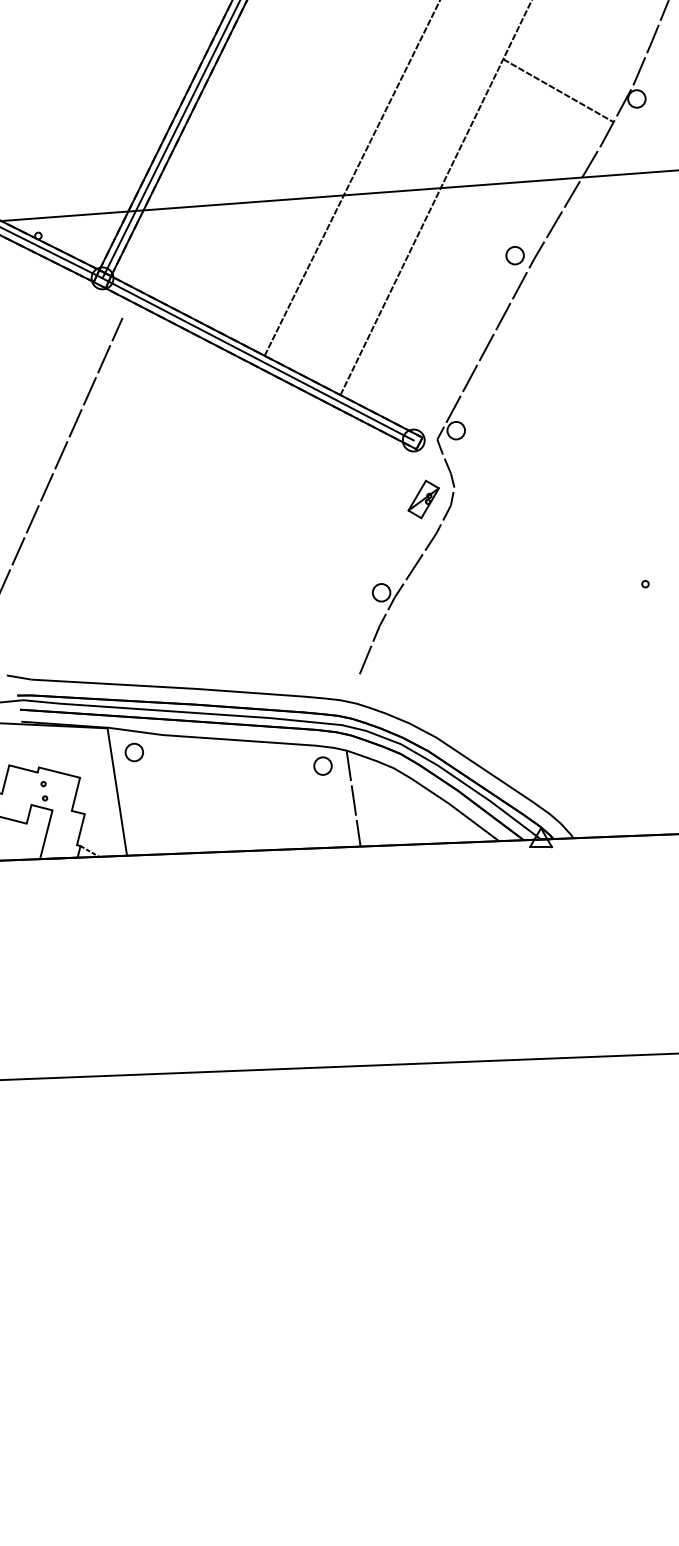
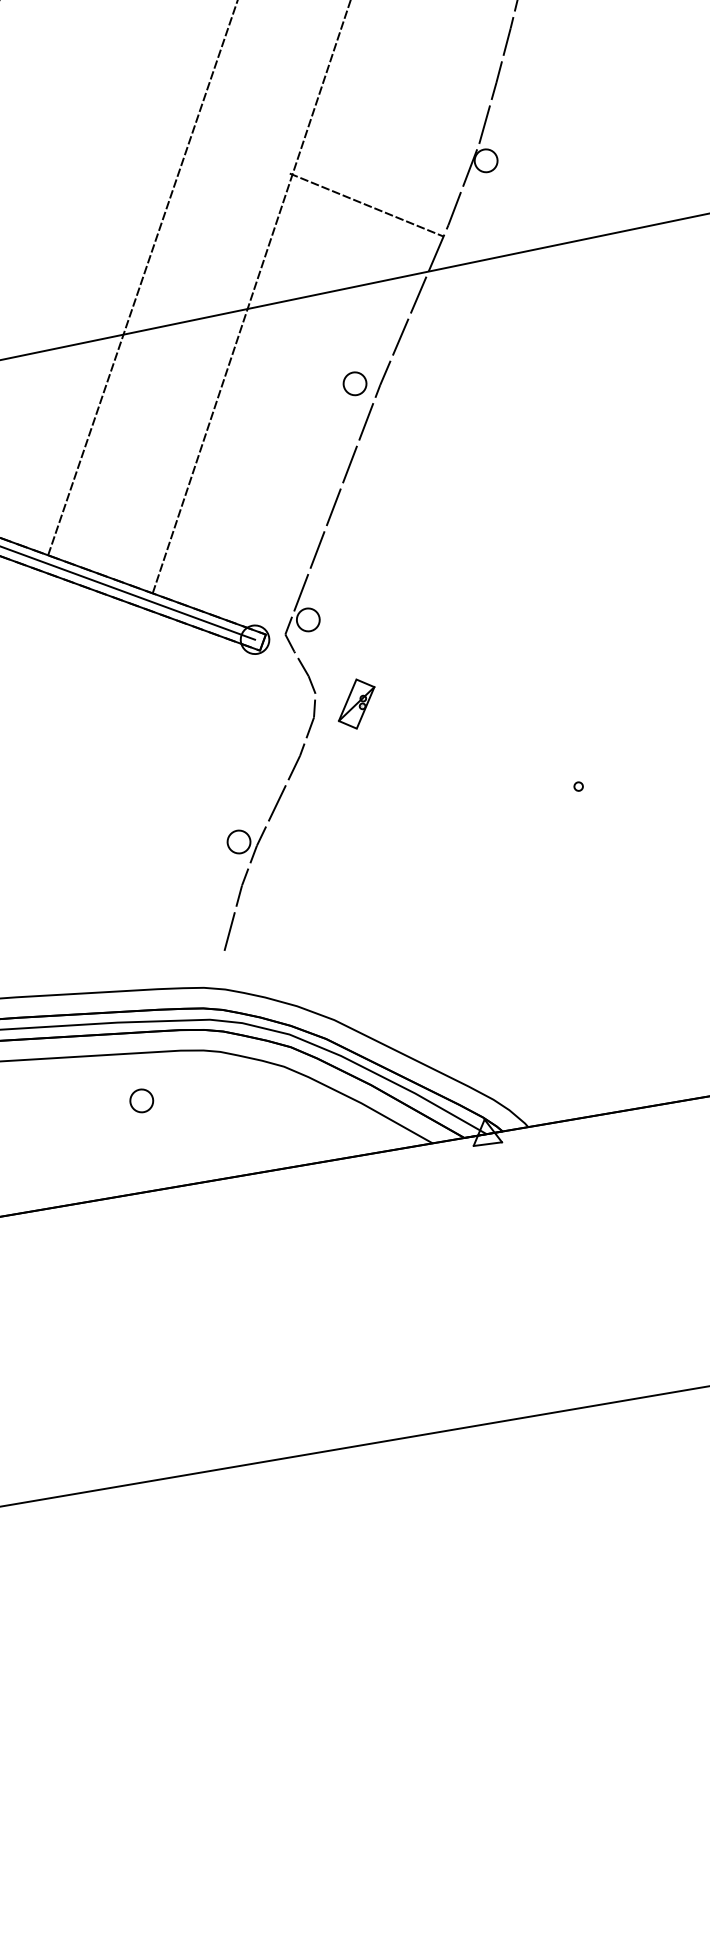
line: (558, 90) -> (366, 204), moved
part: (423, 499) -> (356, 704), moved
part: (322, 765) -> (140, 1100), moved
line: (353, 798) -> (237, 1112), removed

